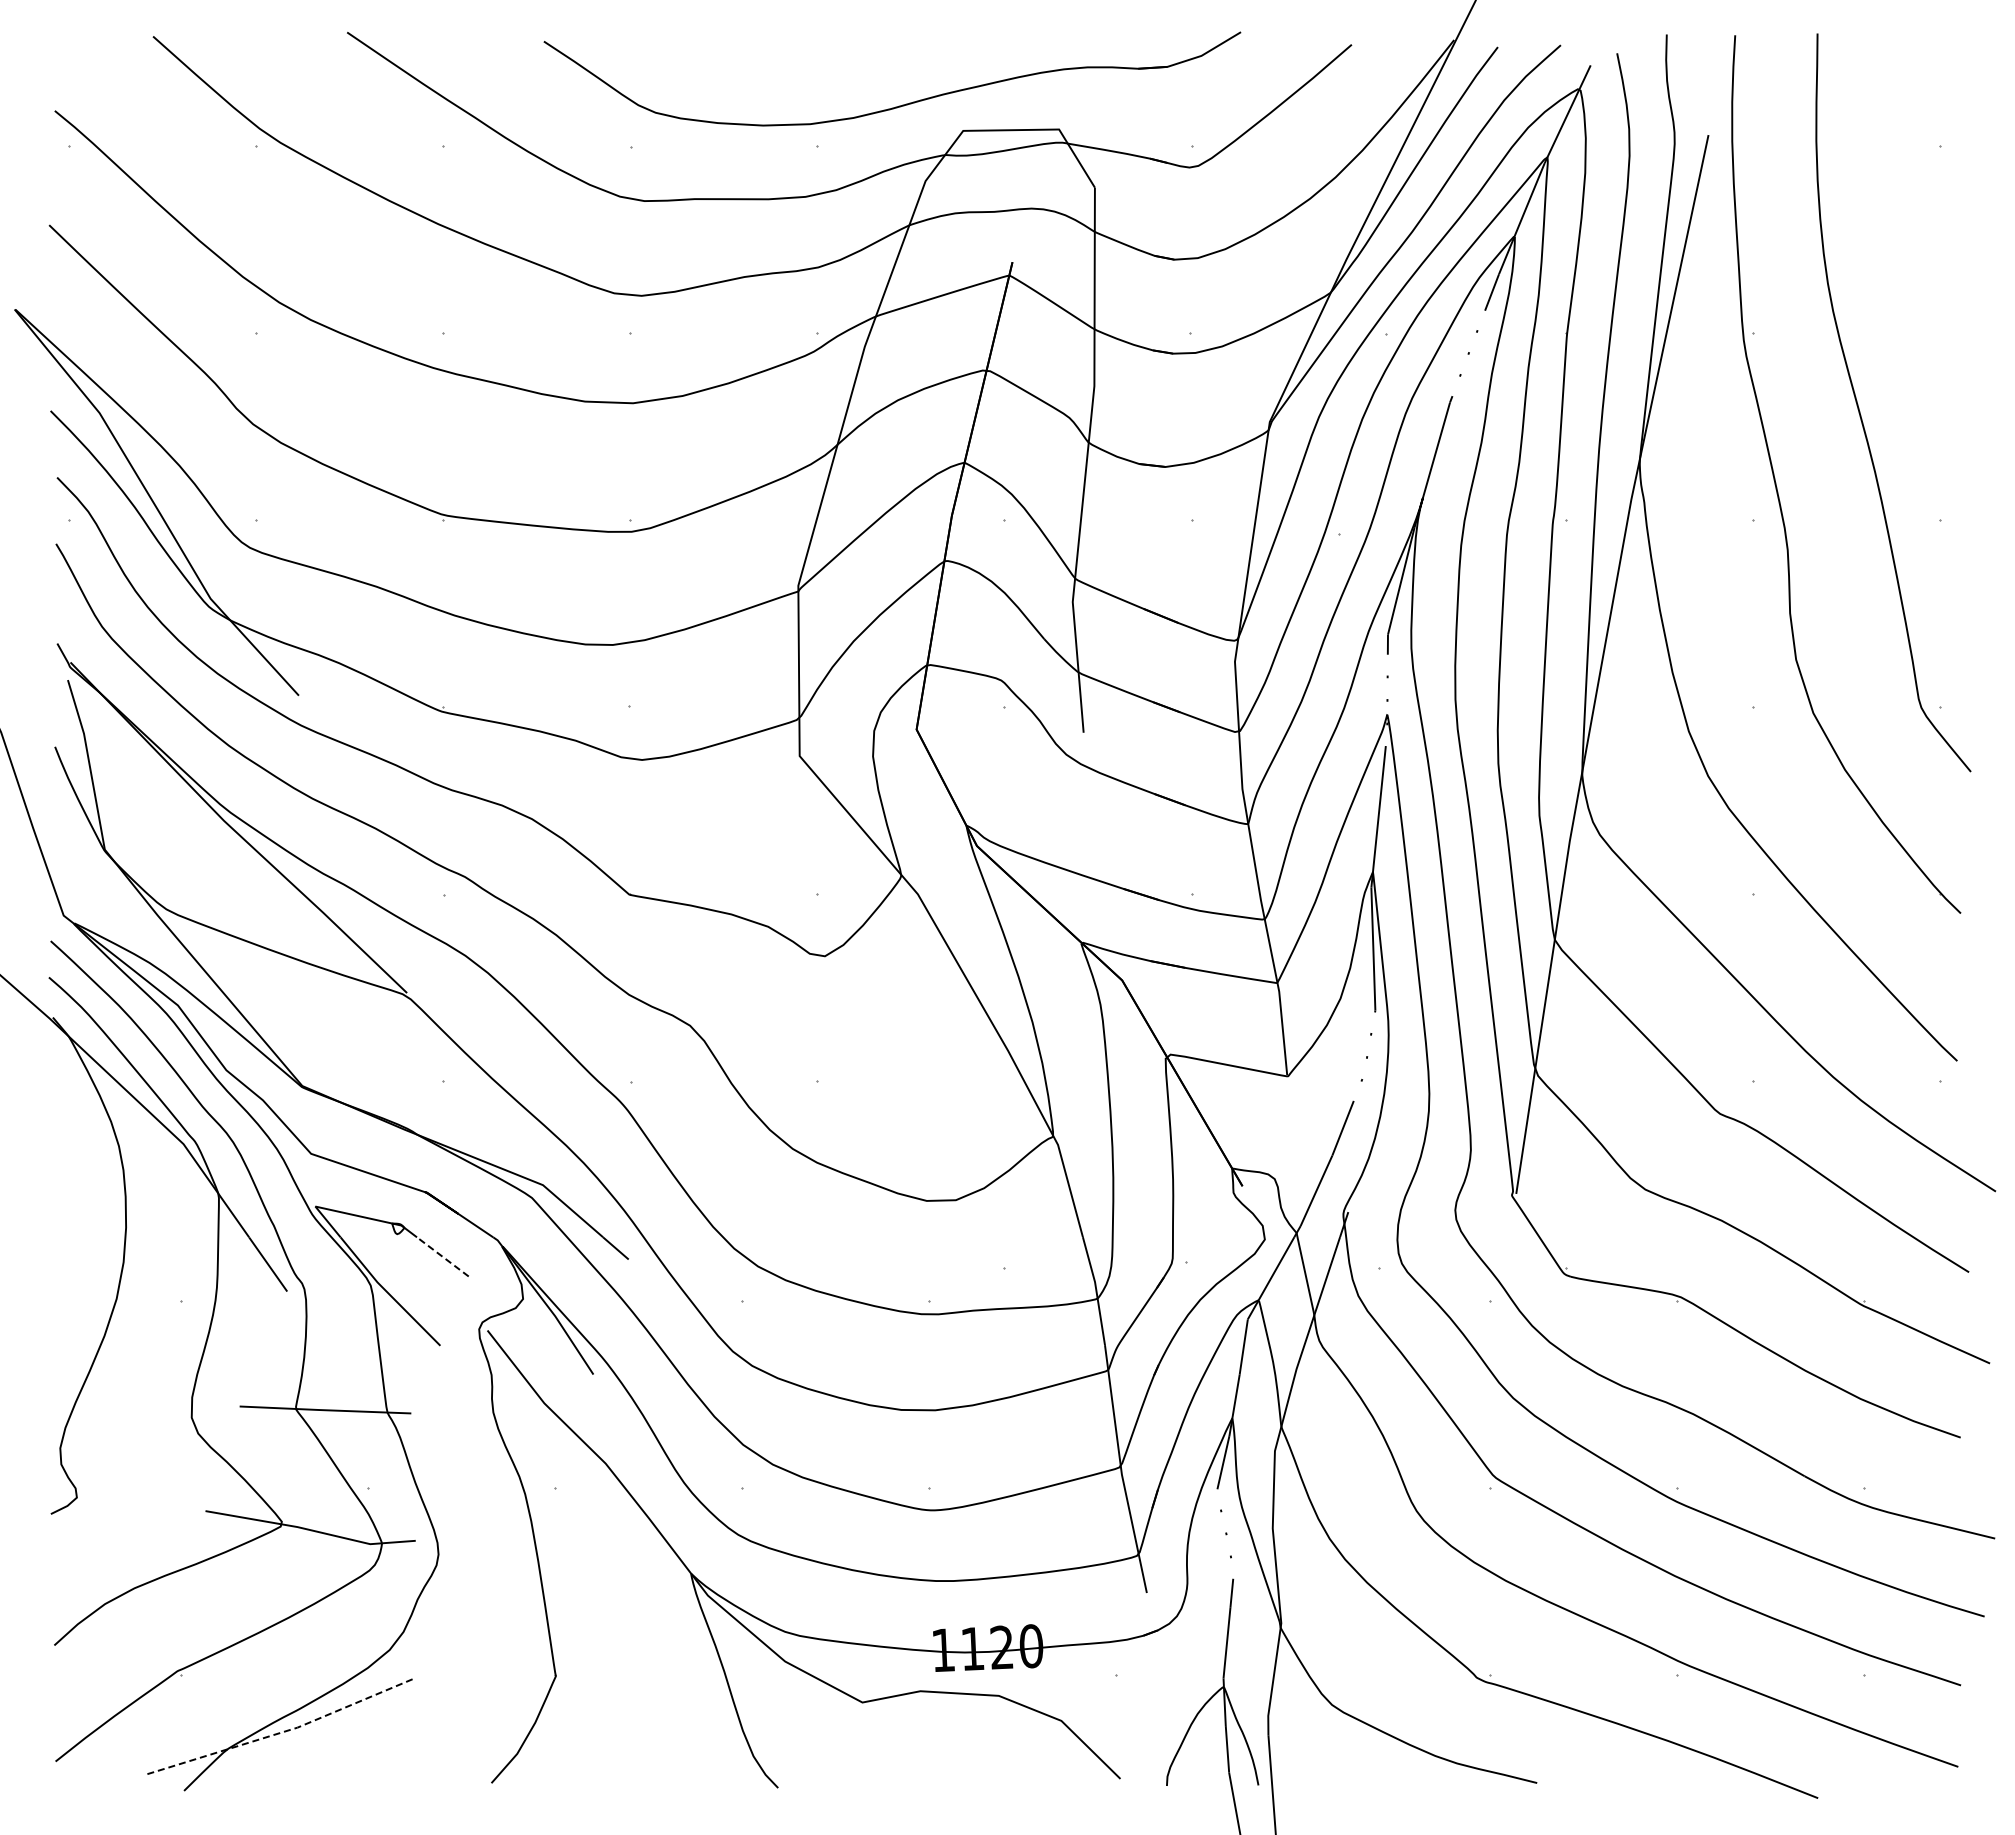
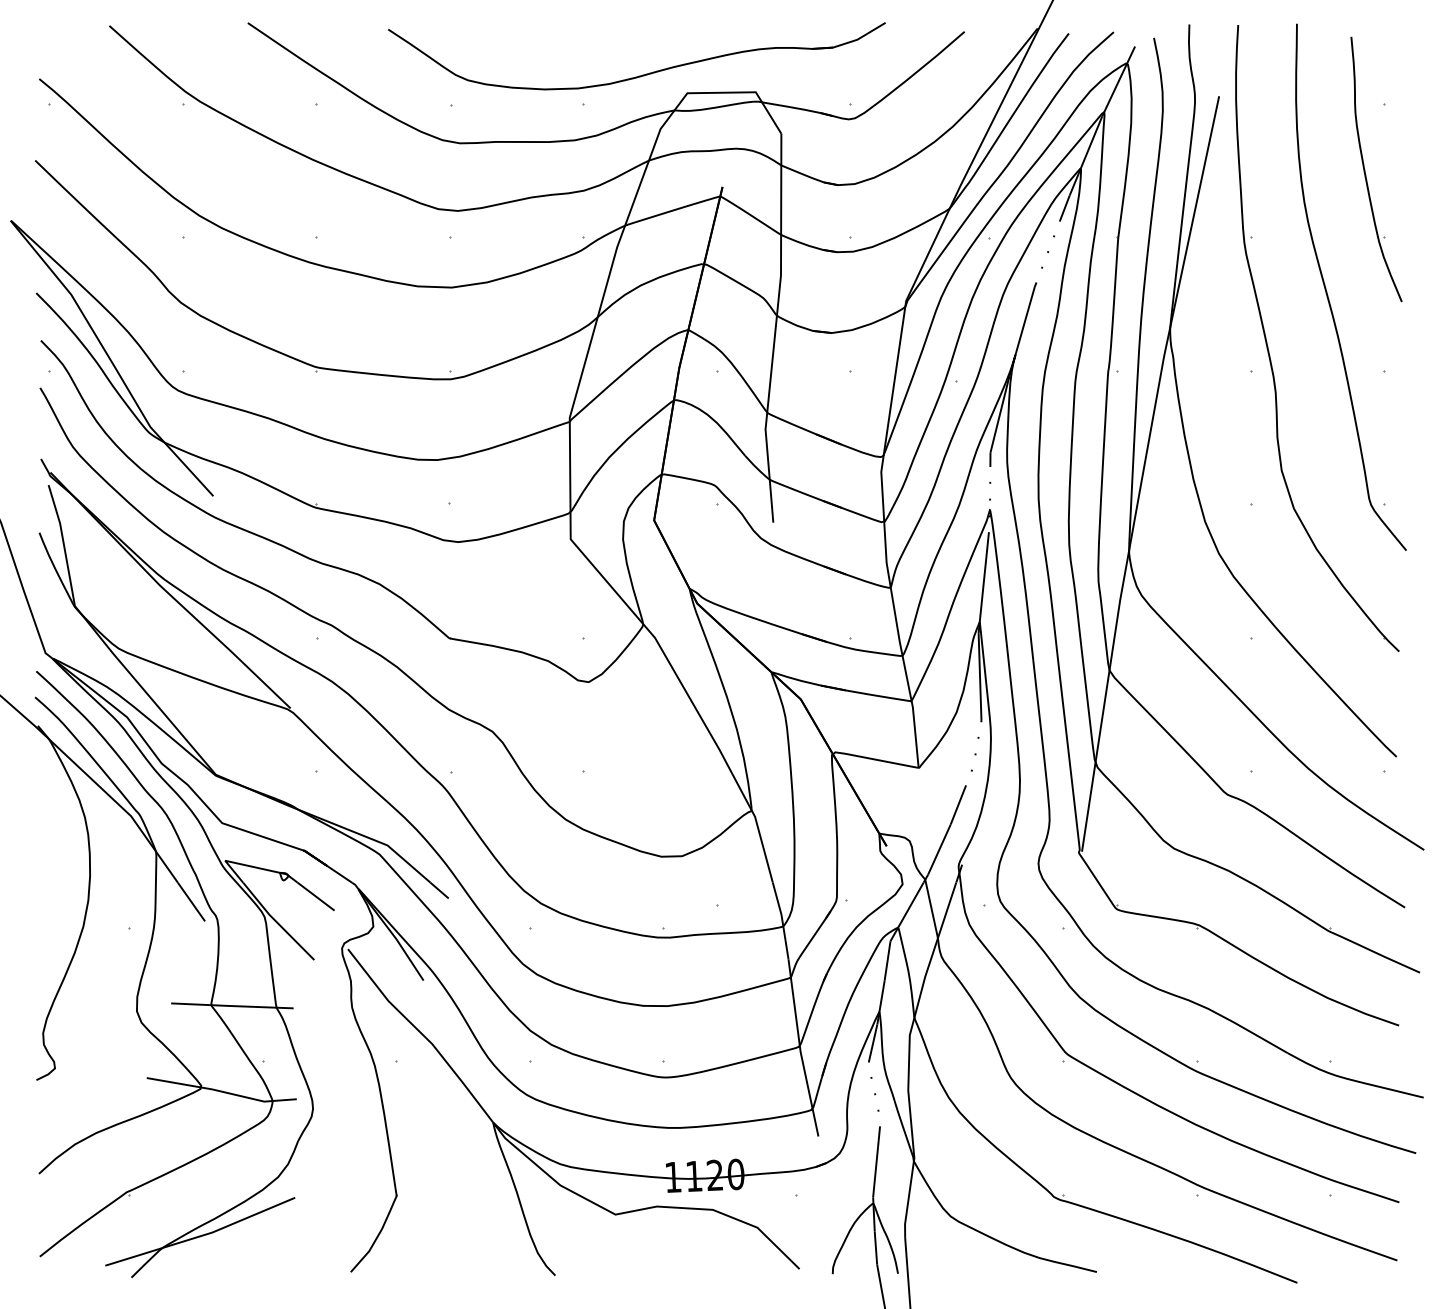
part: (1913, 240) -> (1365, 171), added
line: (442, 1256) -> (315, 896), dashed -> solid
line: (283, 1732) -> (202, 1236), dashed -> solid

